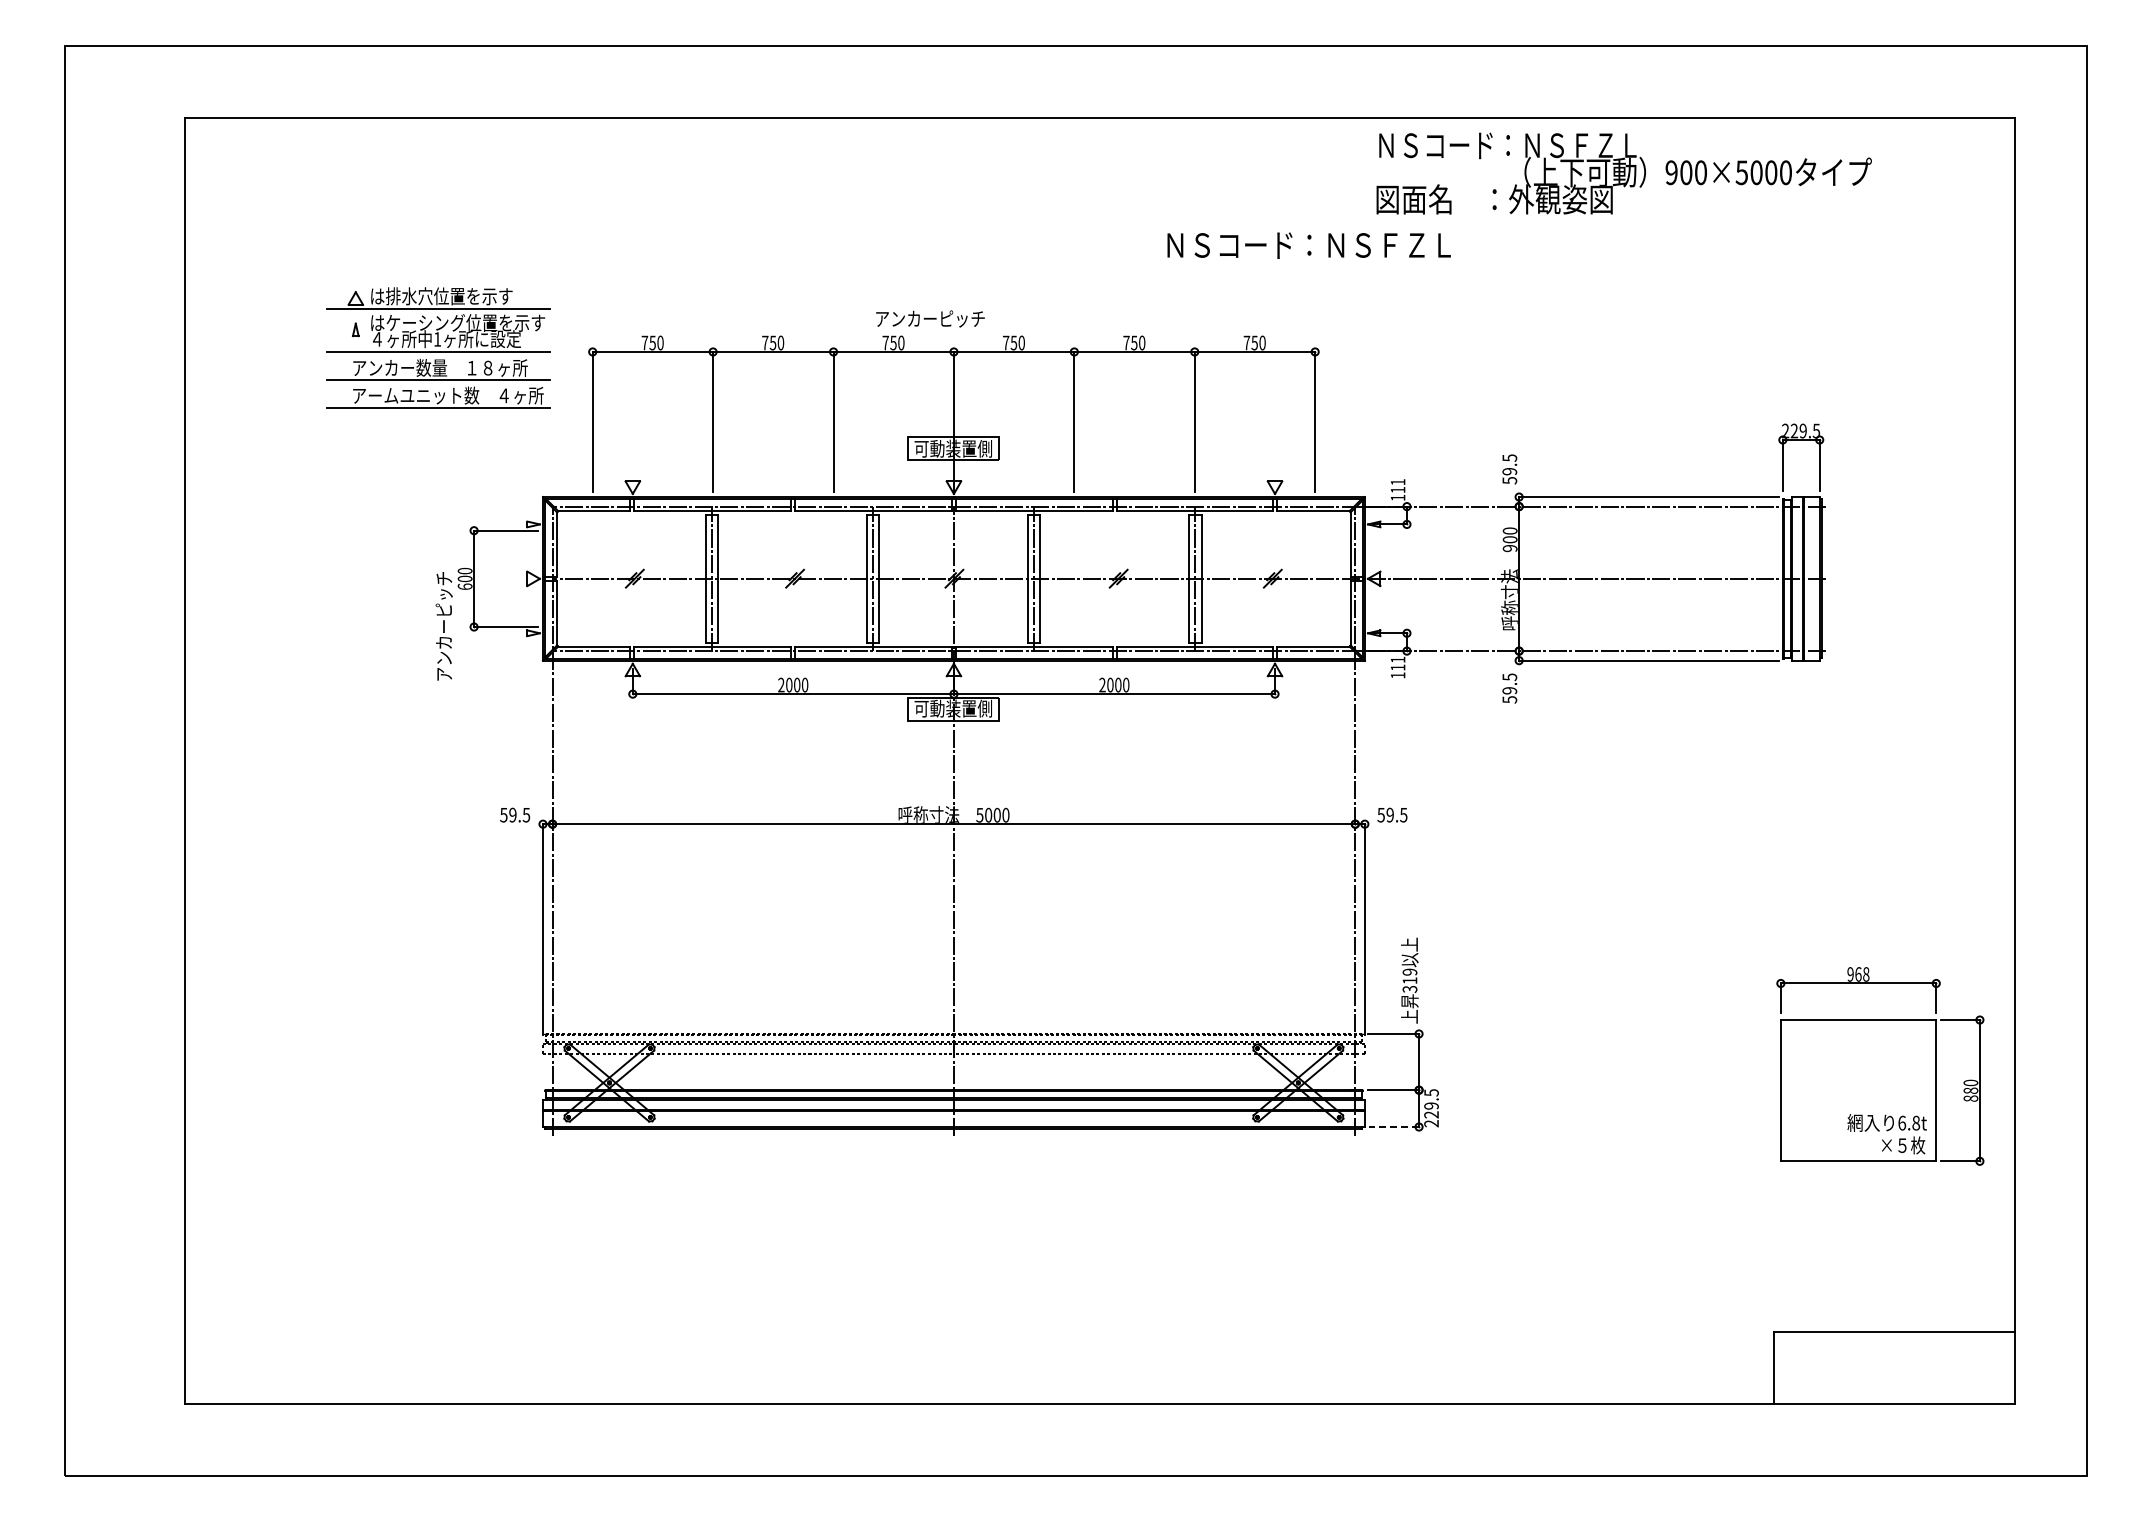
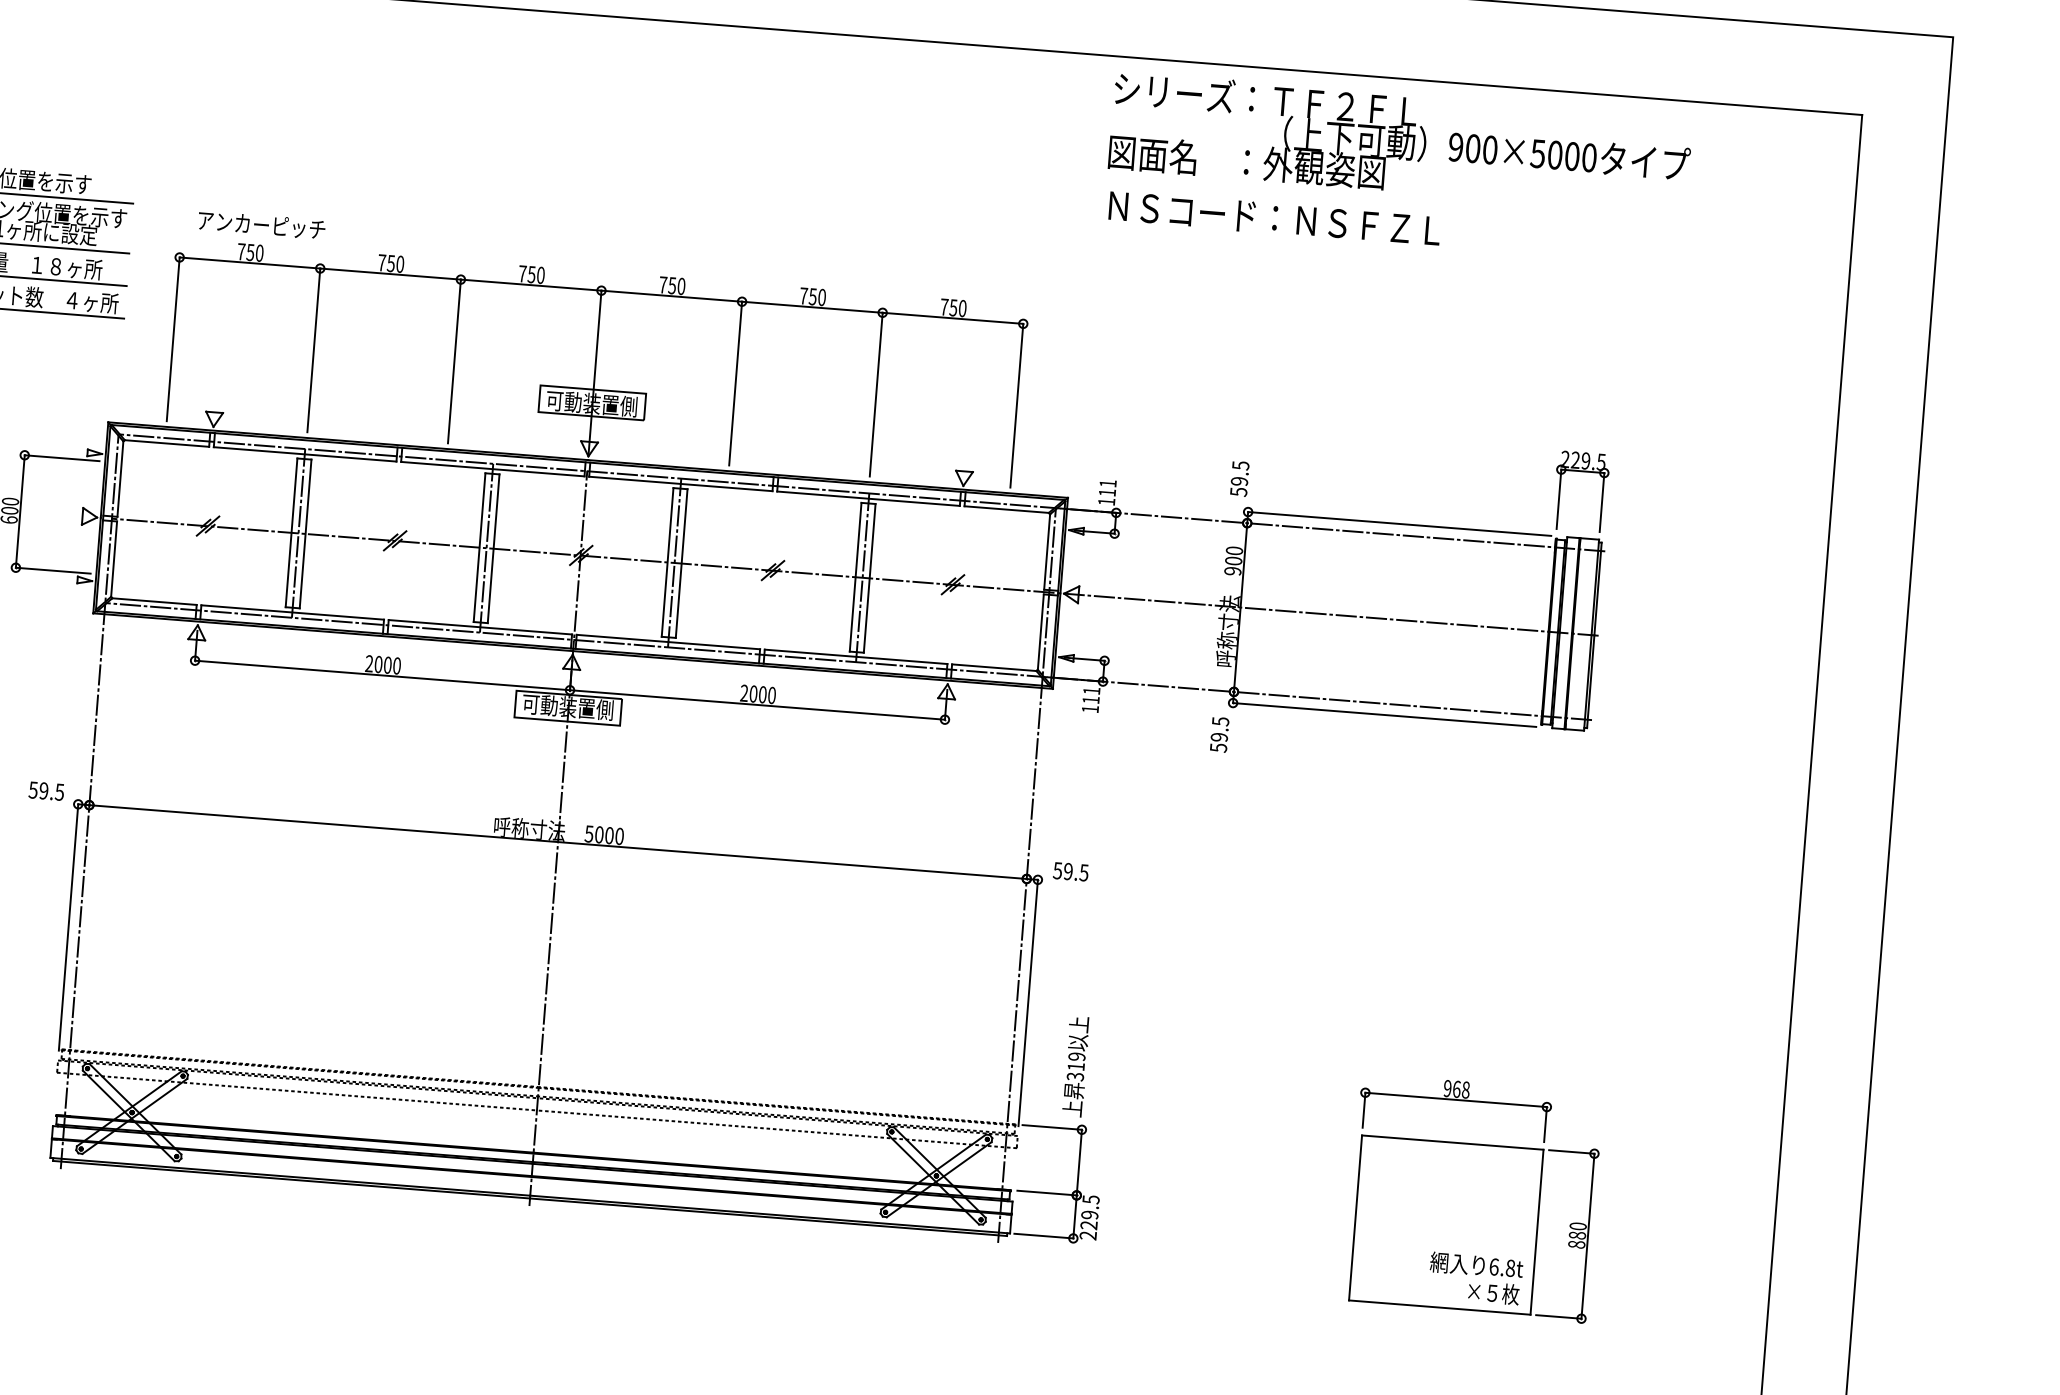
text: (1506, 144) -> (1265, 99), ＮＳコード：ＮＳＦＺＬ -> シリーズ：ＴＦ２ＦＬ
text: (1308, 245) -> (1274, 218), moved
text: (930, 318) -> (261, 224), moved
part: (1880, 1066) -> (1474, 1198), moved
line: (1393, 1127) -> (1043, 1236), dashed -> solid

